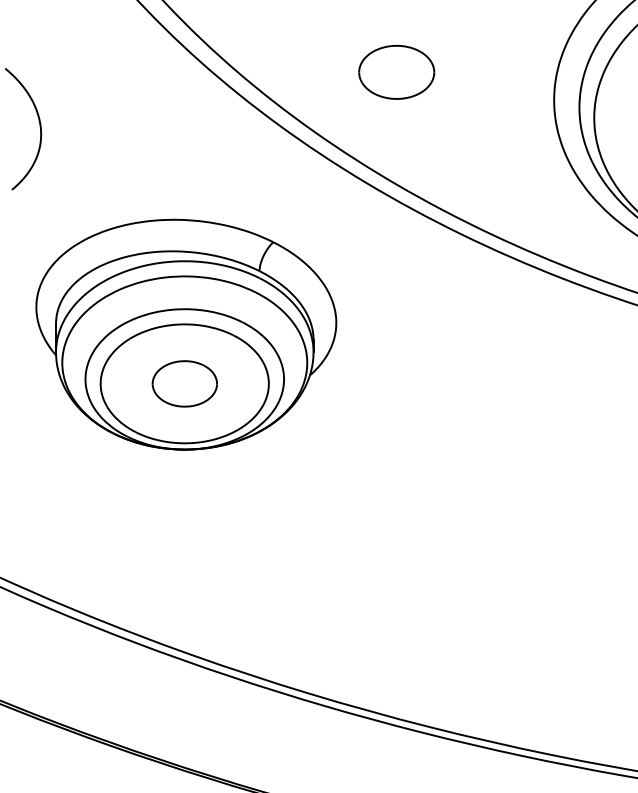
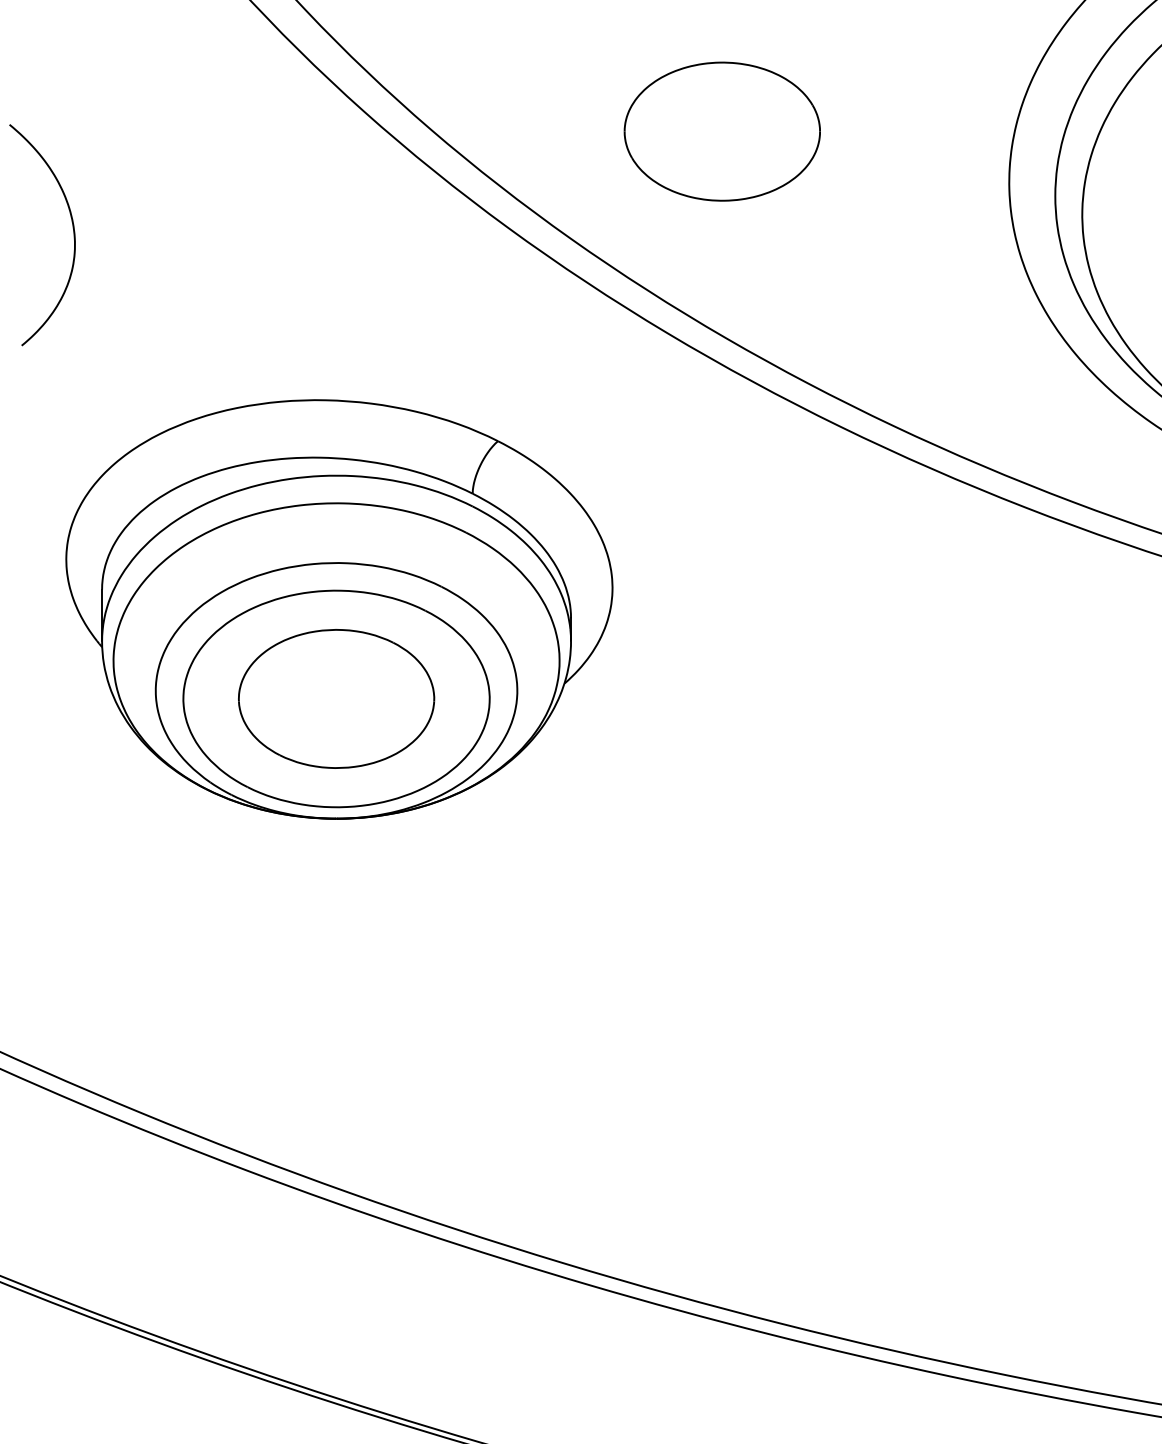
part: (396, 72) -> (722, 131), size x1.43
part: (184, 383) -> (336, 698), size x1.67

